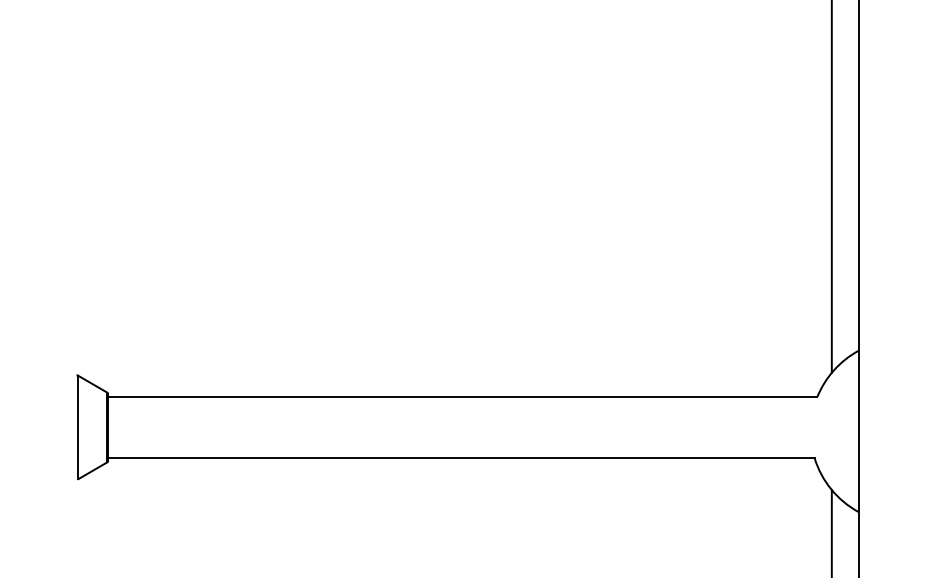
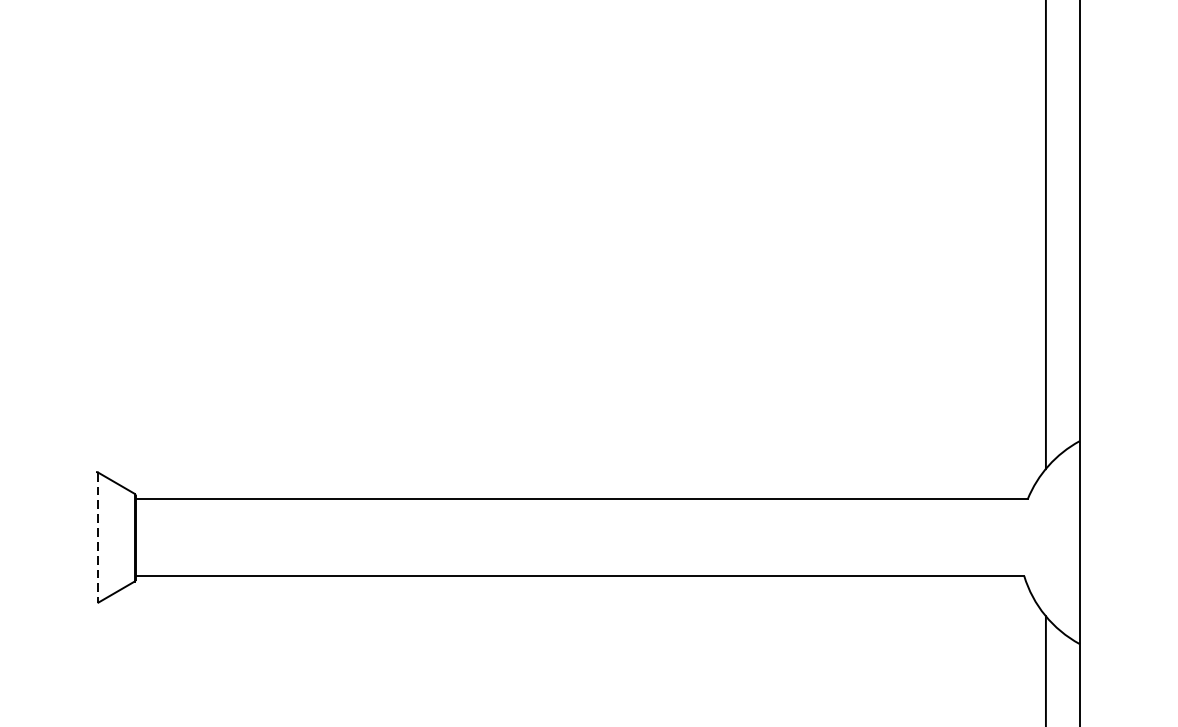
line: (78, 427) -> (98, 537), solid -> dashed

